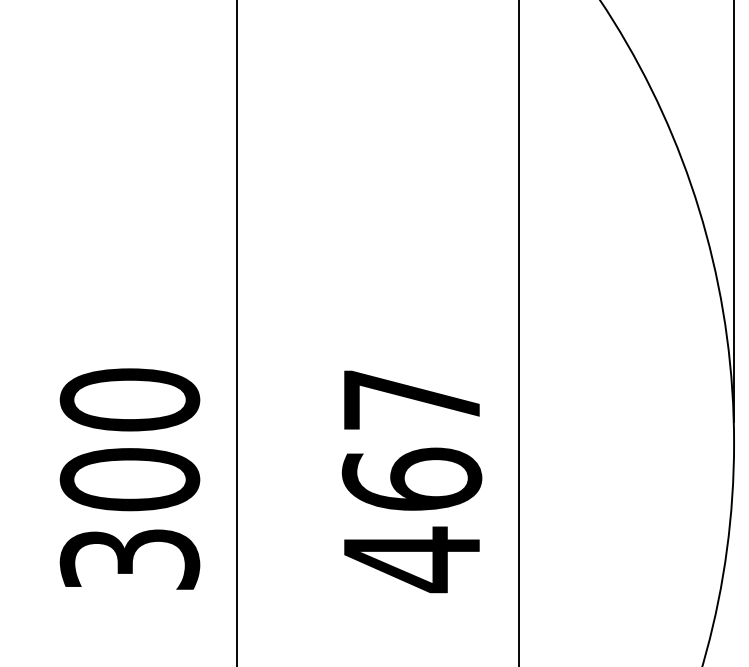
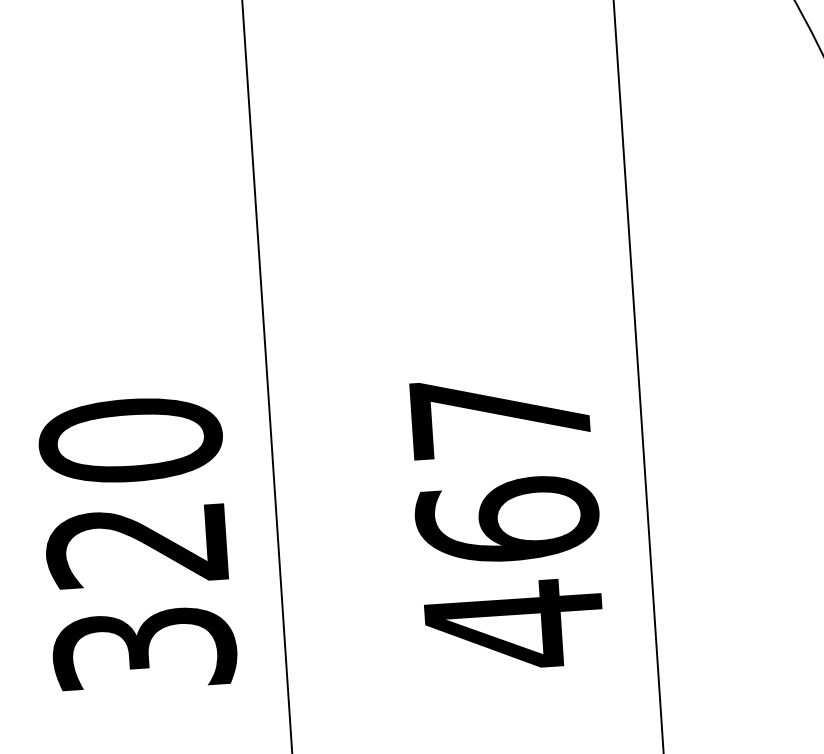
text: (129, 479) -> (137, 544), 300 -> 320

